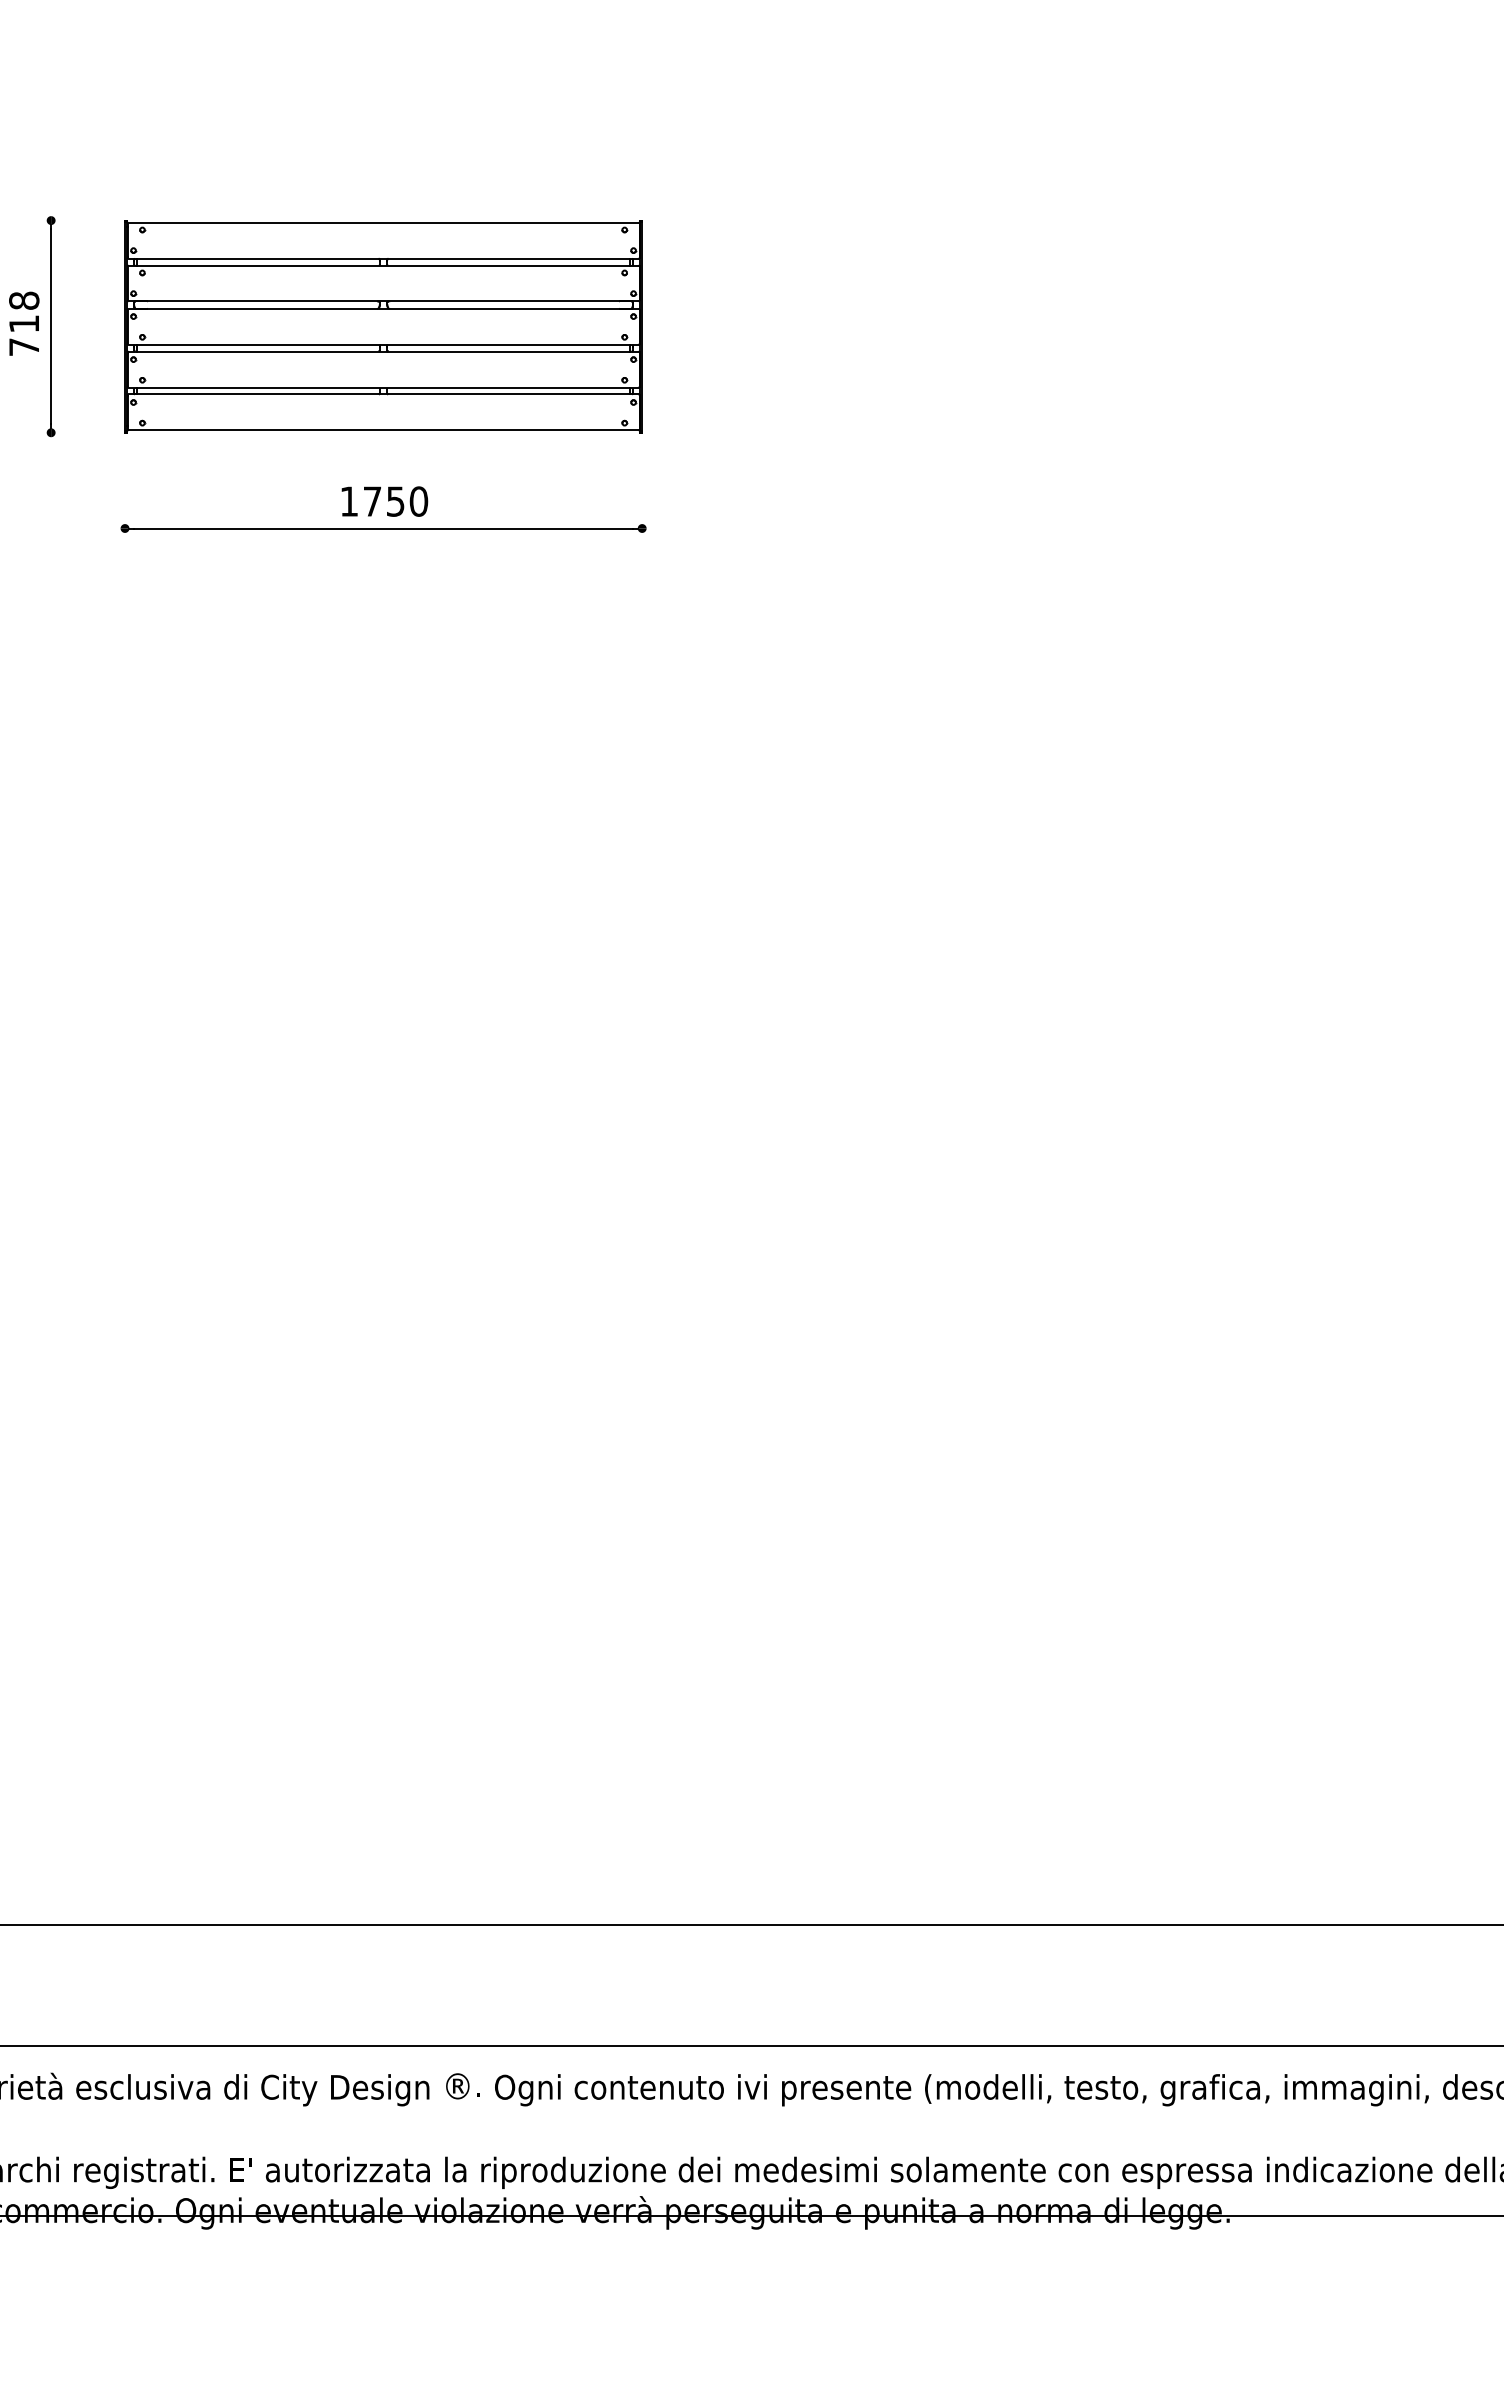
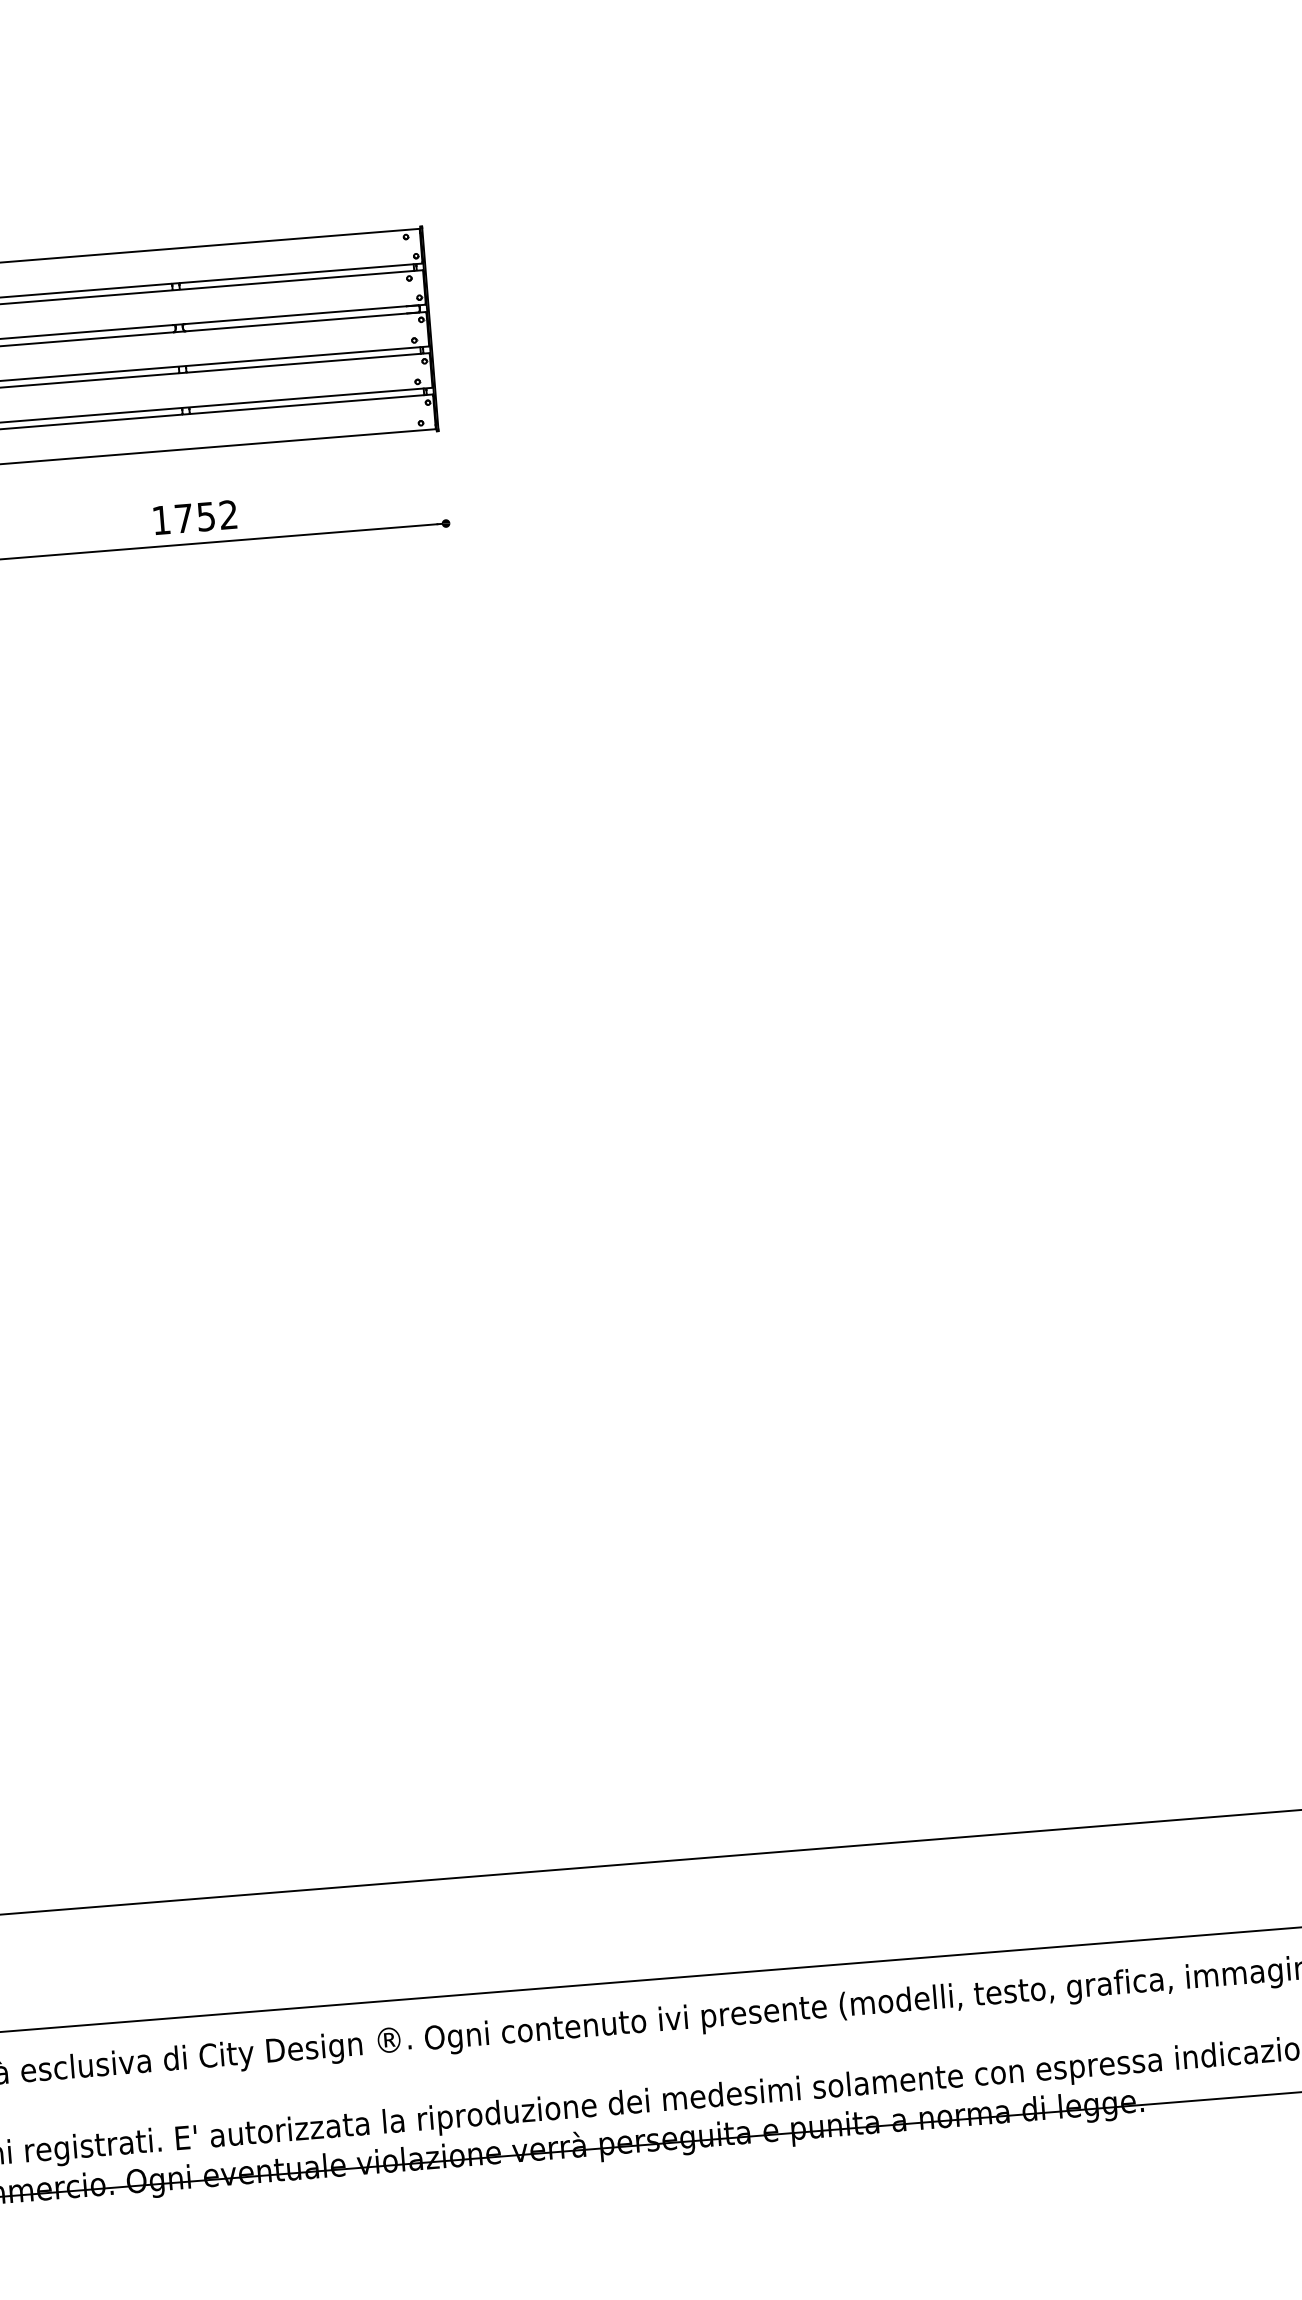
text: (418, 501) -> (228, 514), 1750 -> 1752

